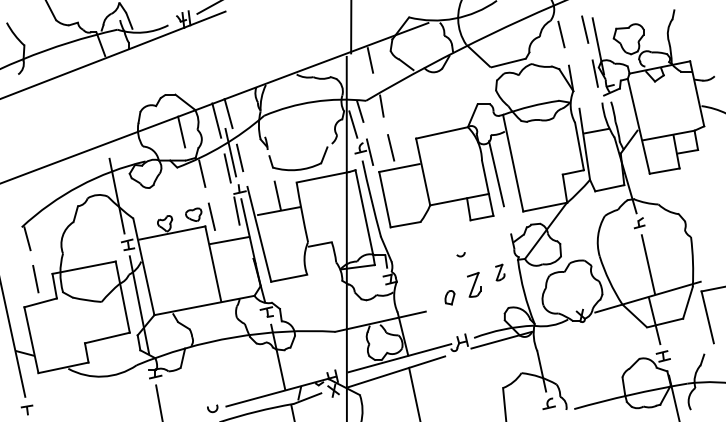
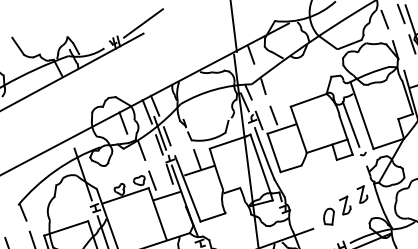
arc: (460, 255) -> (362, 154), moved
part: (500, 272) -> (362, 194), size x1.43
part: (449, 297) -> (328, 216), size x1.67

